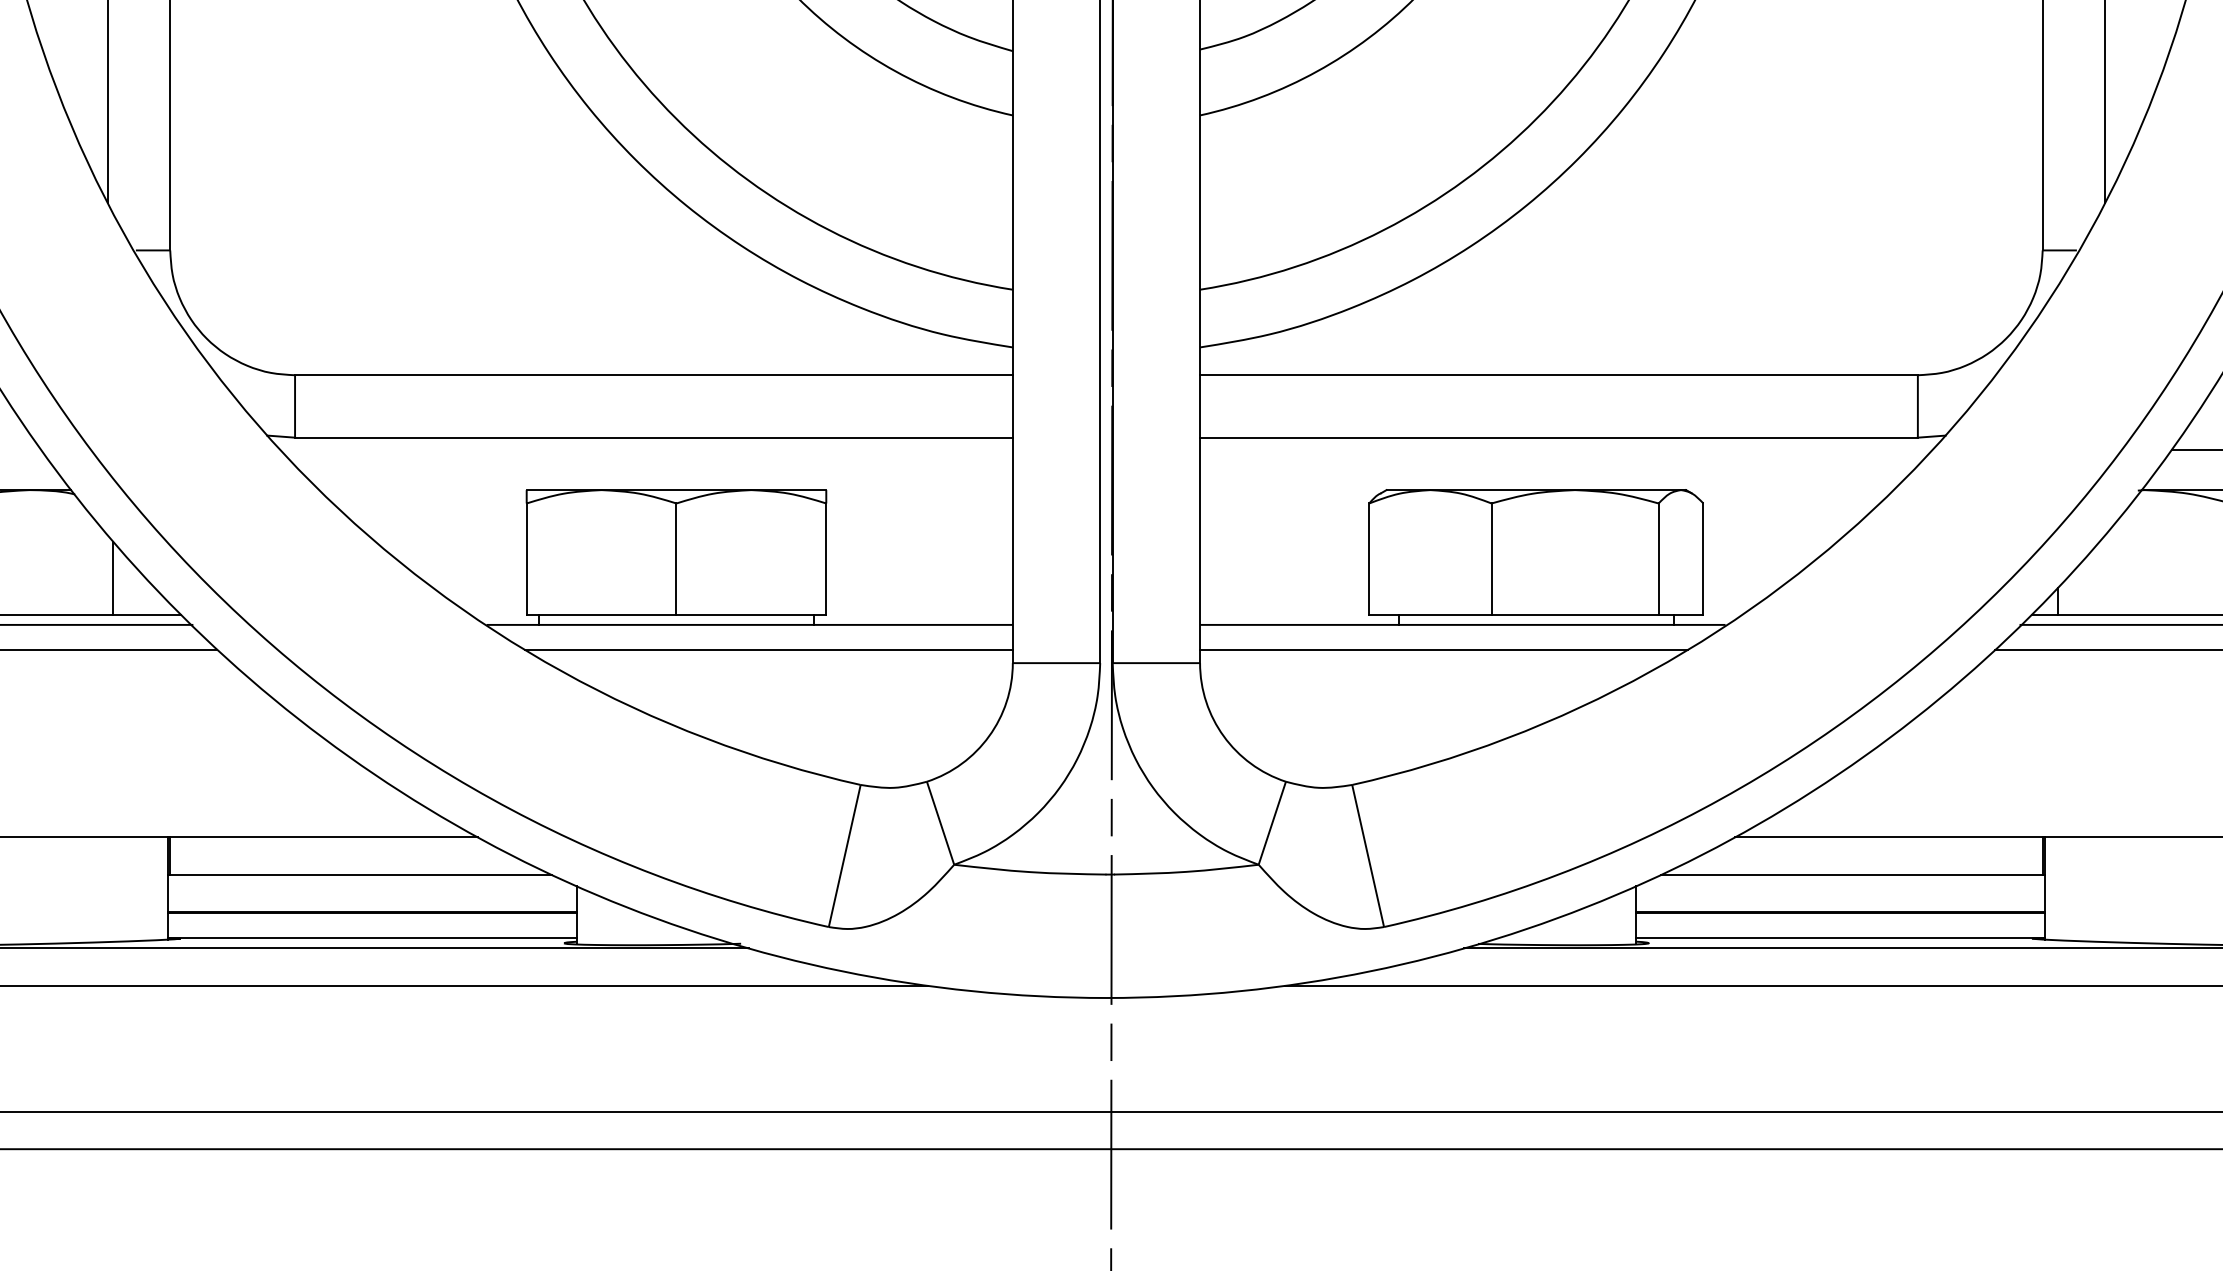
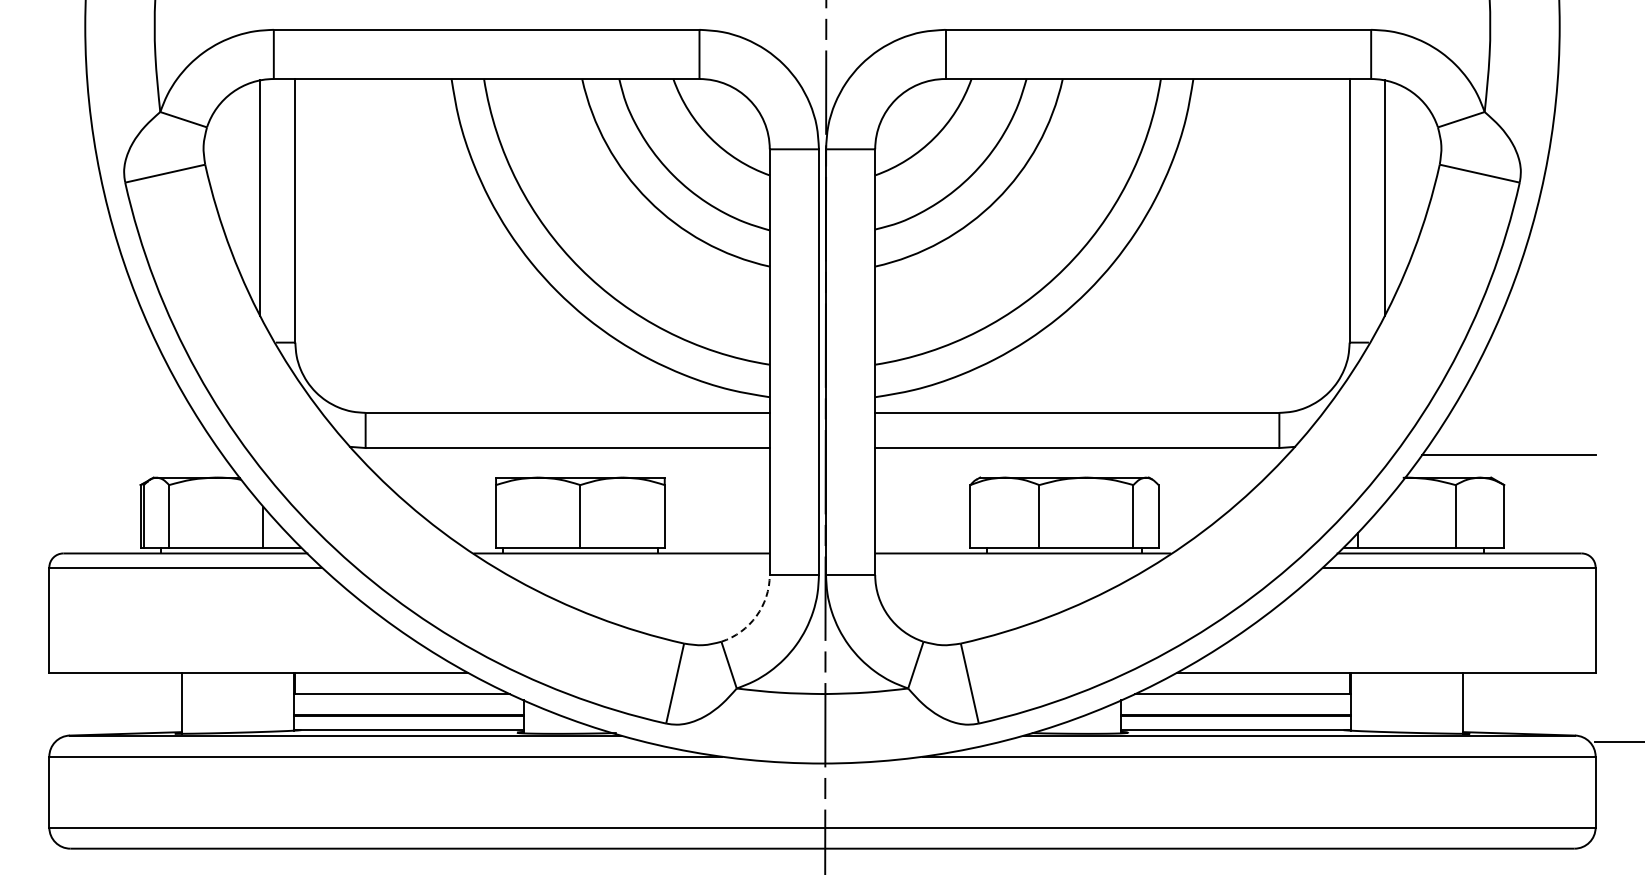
line: (769, 649) -> (632, 567), removed
line: (1443, 649) -> (1012, 567), removed
arc: (989, 736) -> (756, 616), solid -> dashed

